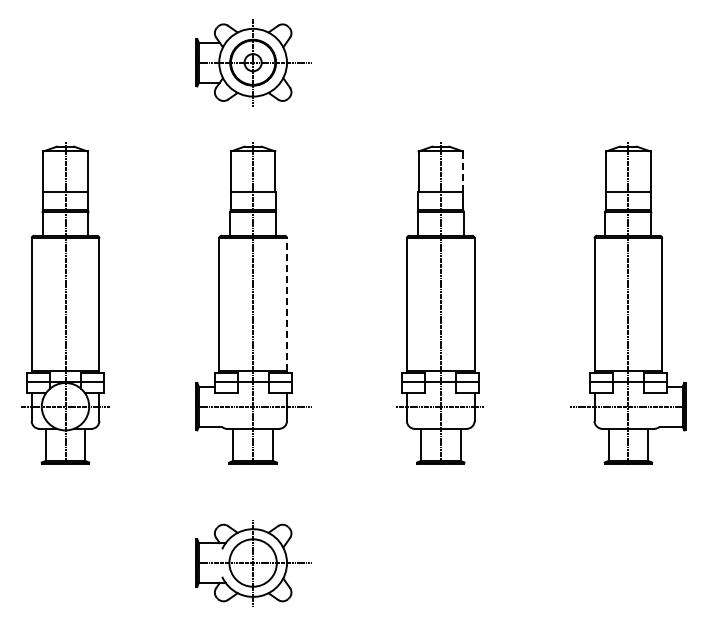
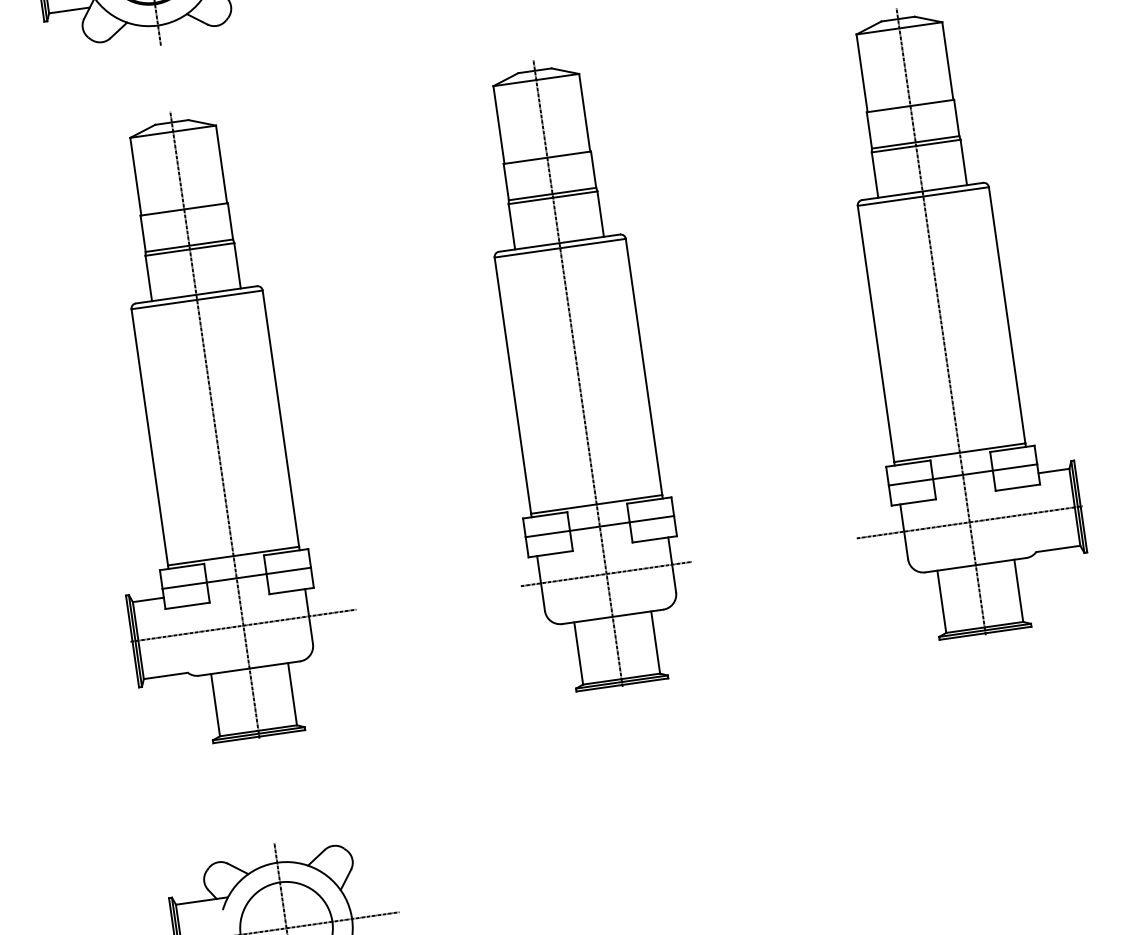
line: (462, 171) -> (583, 112), dashed -> solid
line: (287, 304) -> (281, 418), dashed -> solid

